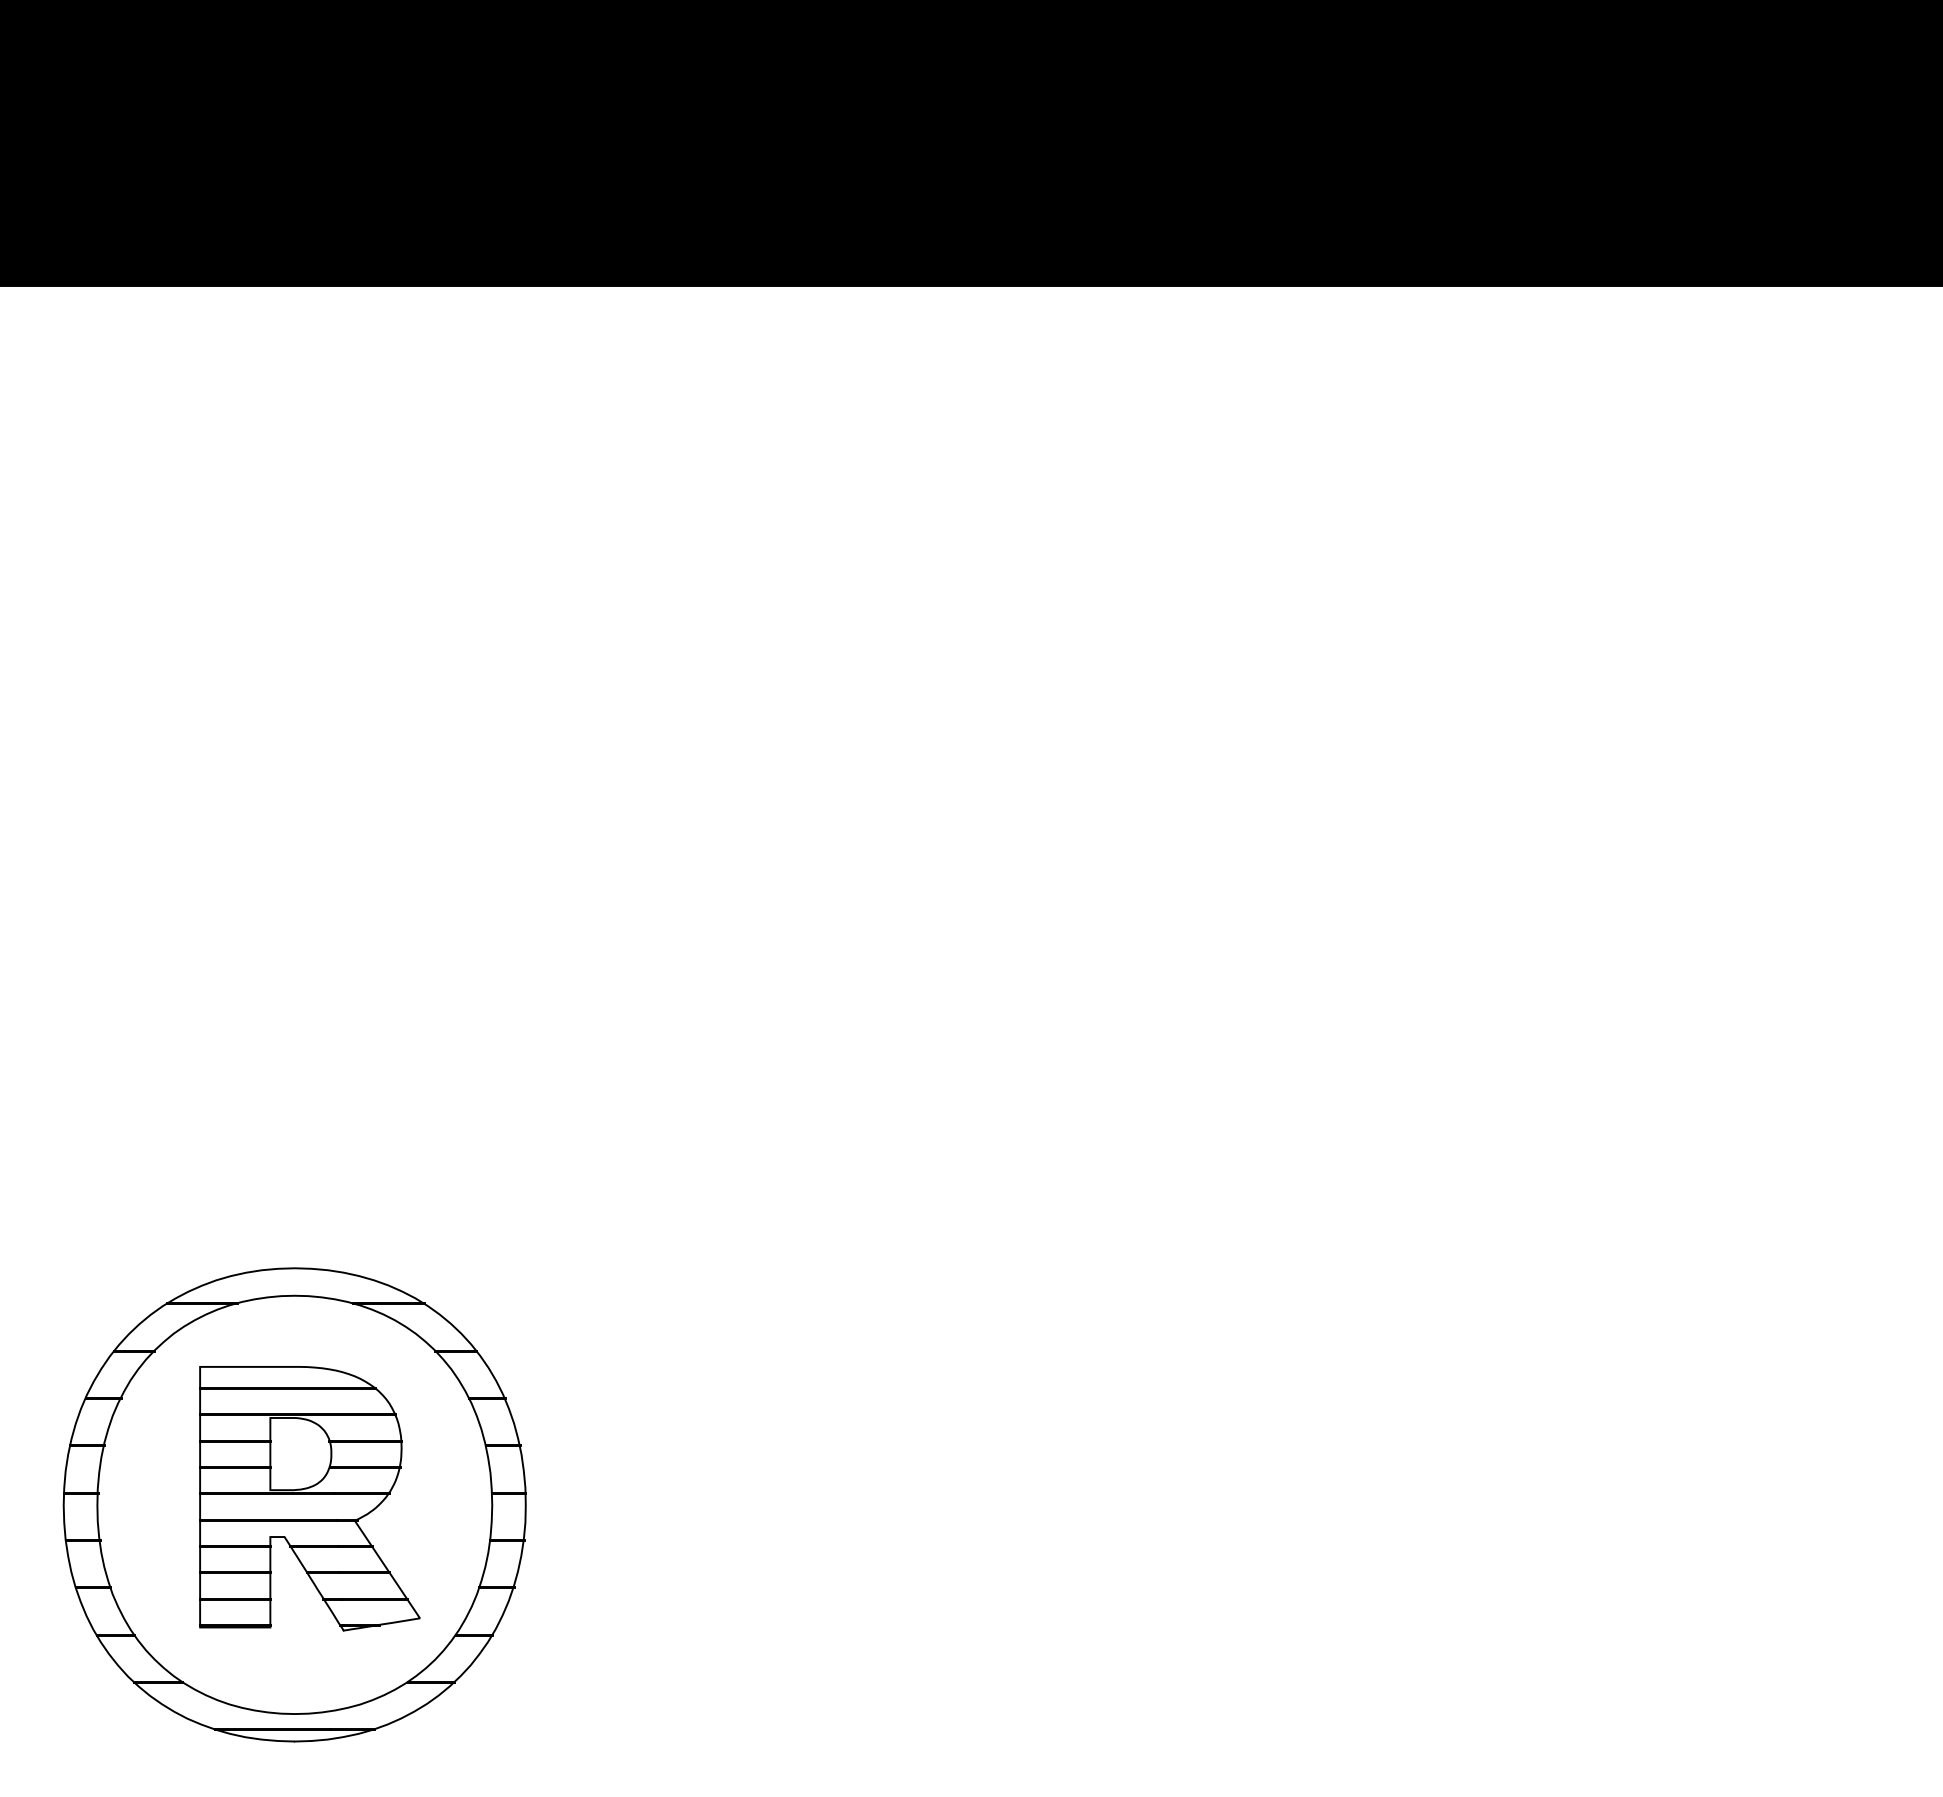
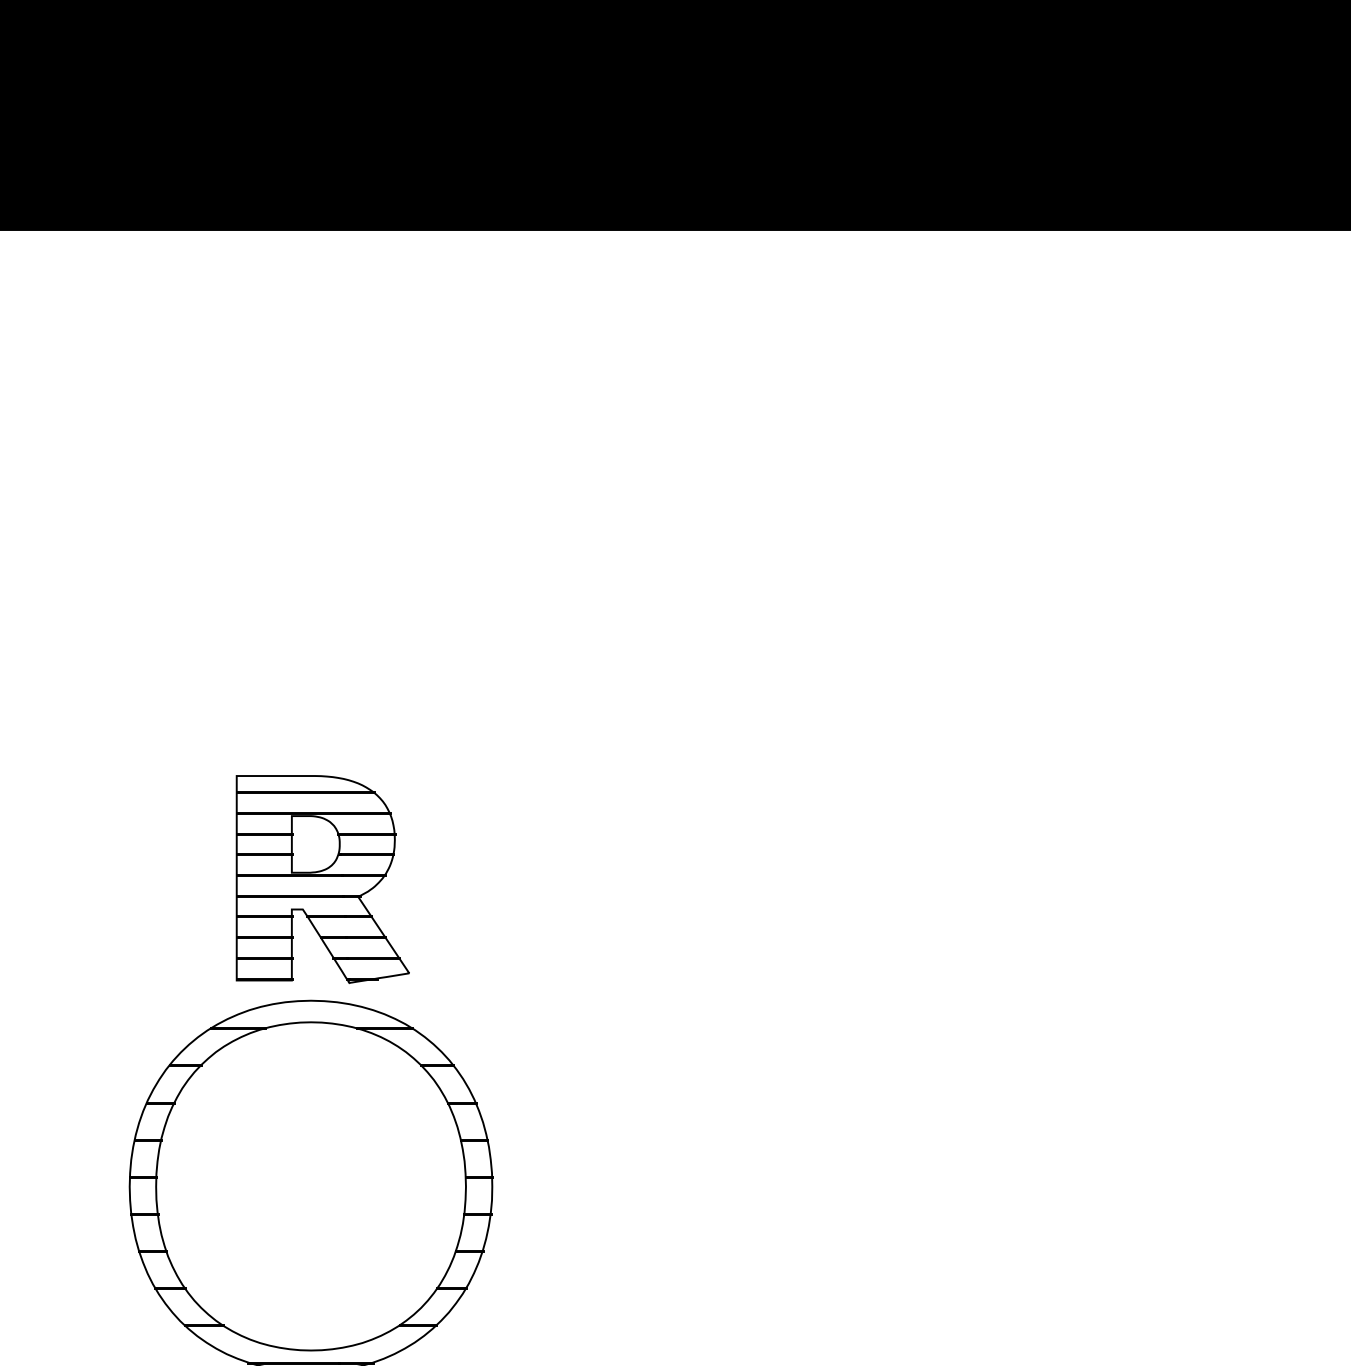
part: (309, 1498) -> (322, 879), moved

